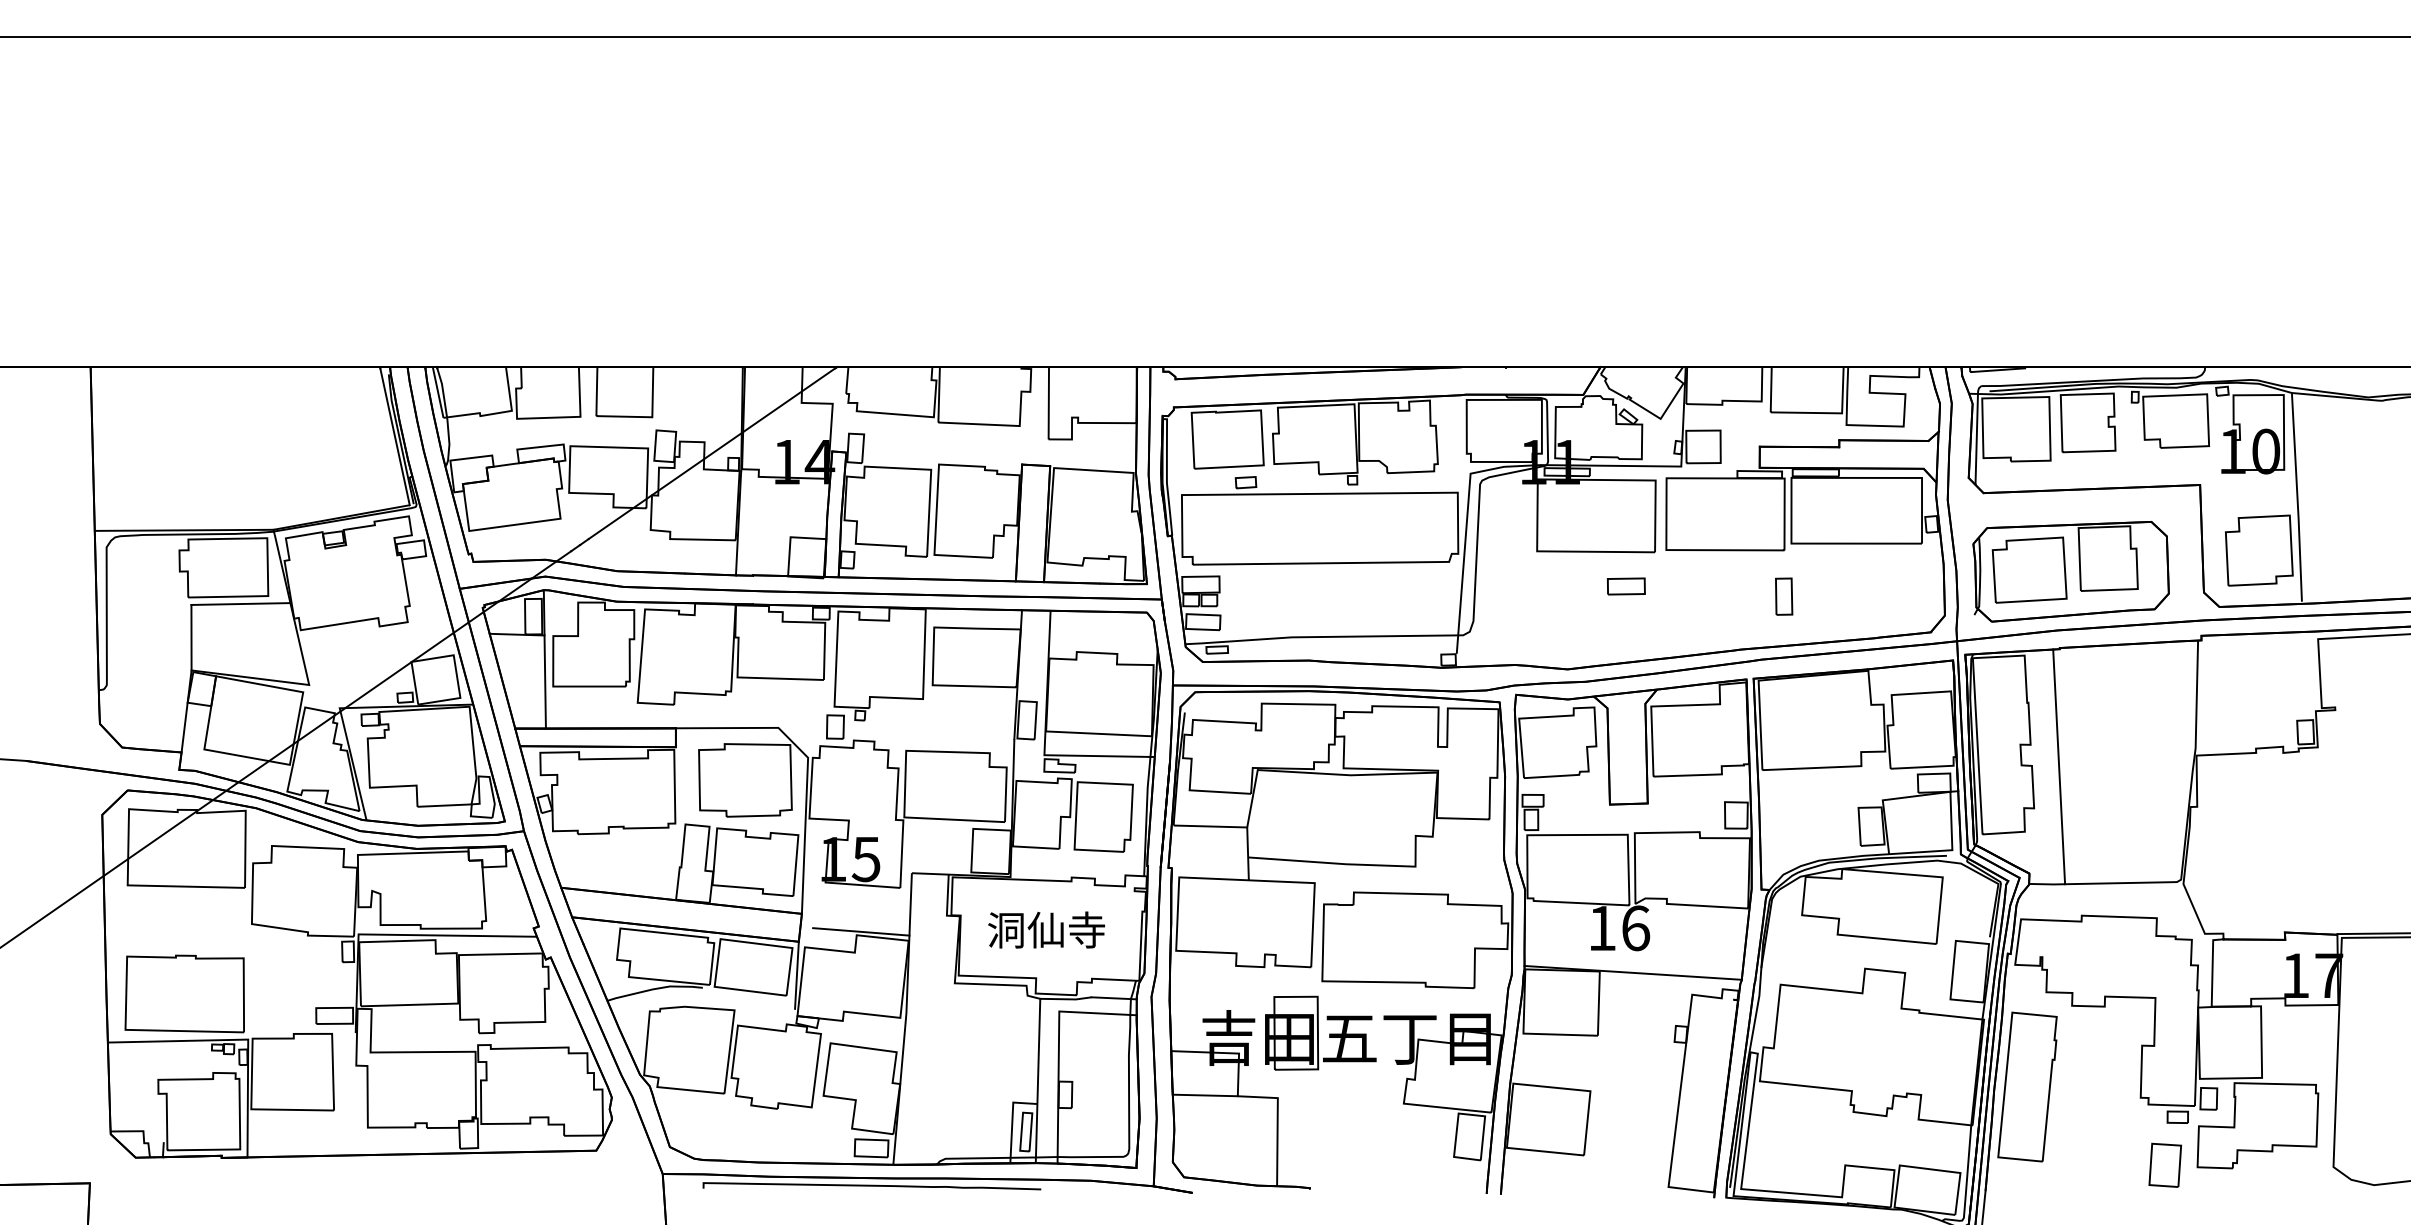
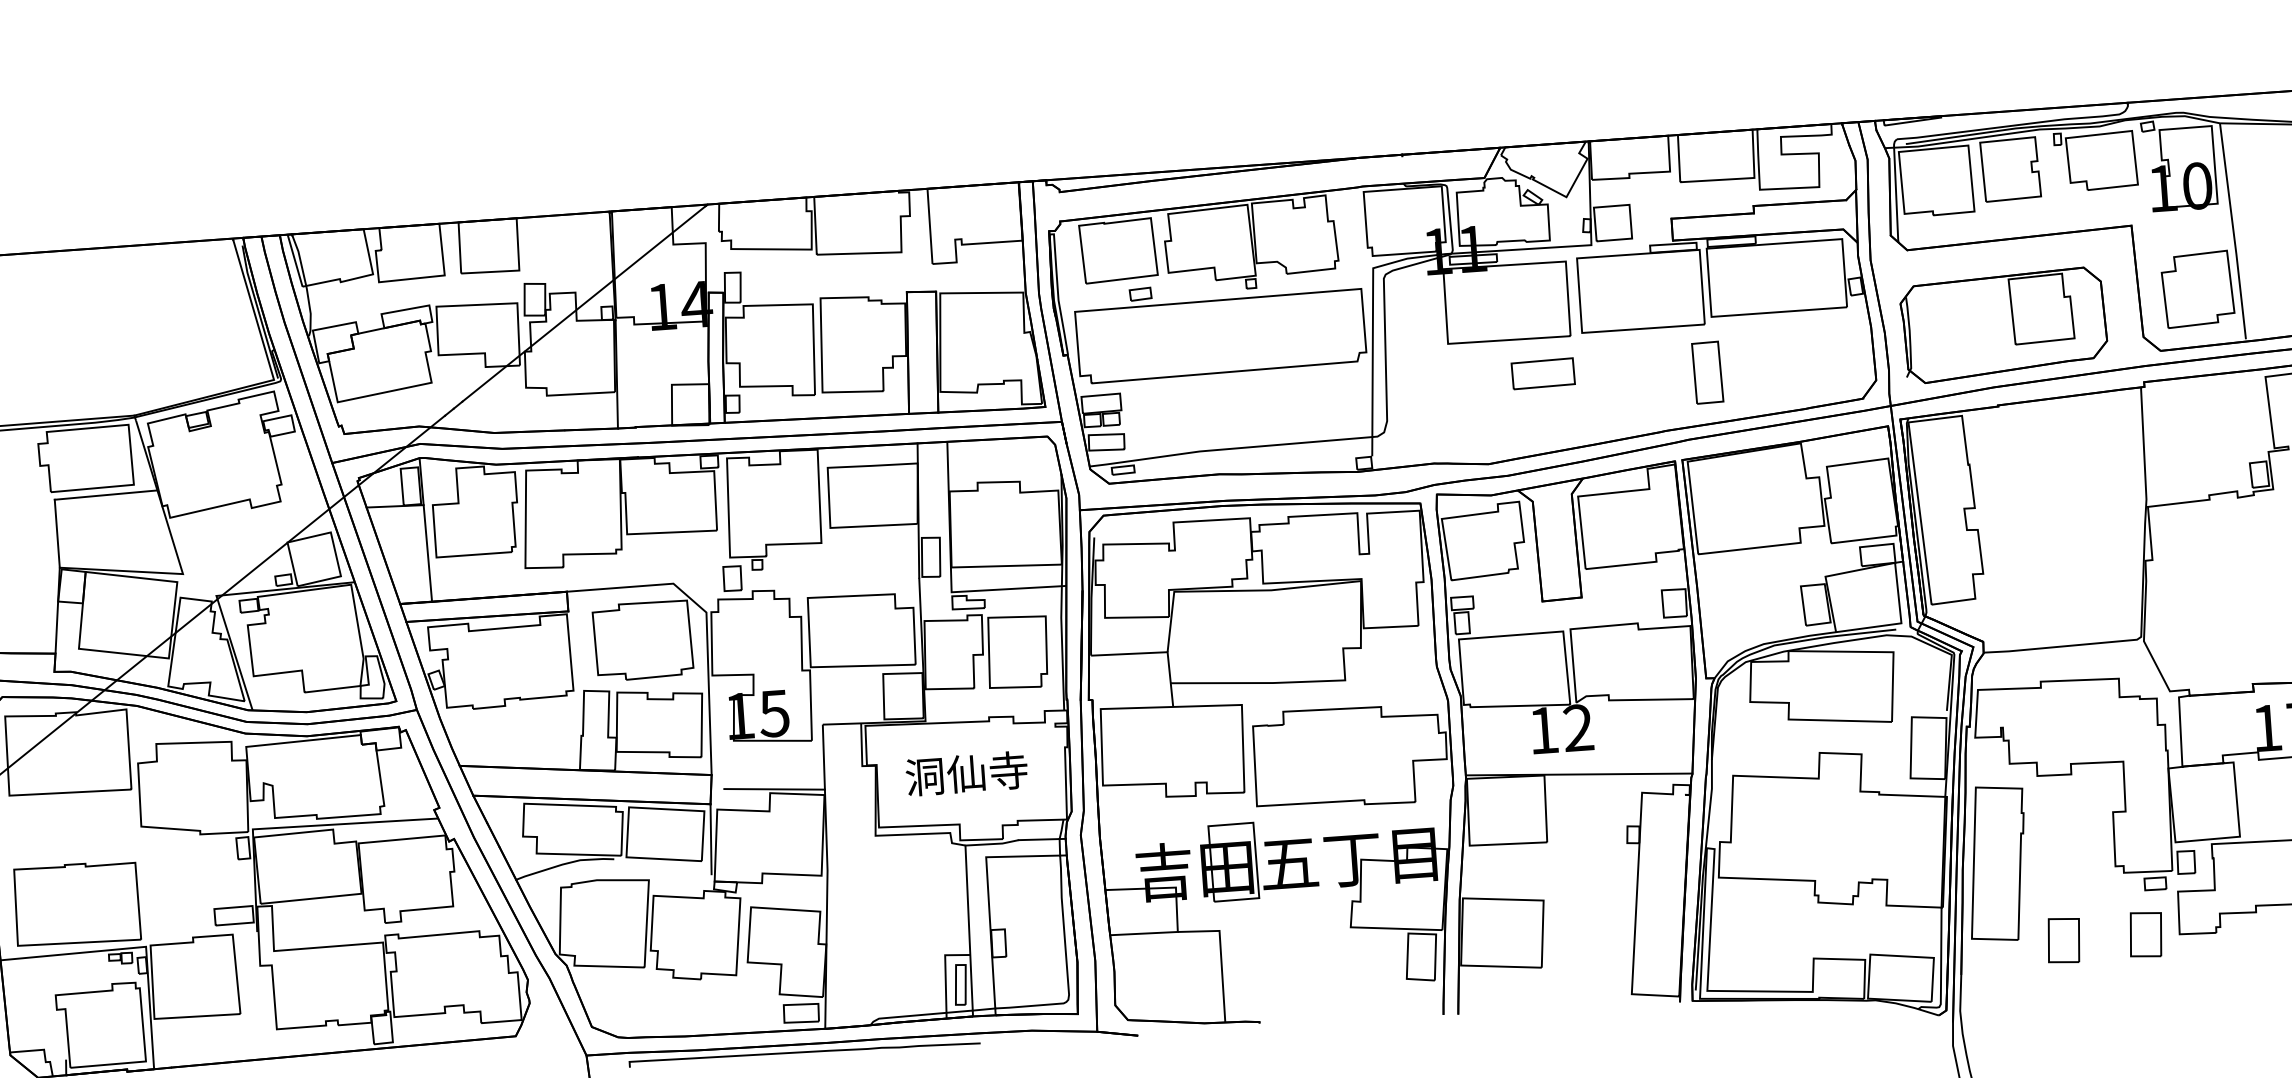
part: (2029, 569) -> (1960, 326), removed
part: (1626, 586) -> (1543, 373), size x1.6
part: (1784, 596) -> (1708, 372), size x1.6
line: (2059, 766) -> (2006, 528), removed
text: (1635, 928) -> (1578, 728), 16 -> 12
part: (2086, 1164) -> (2064, 939), added

